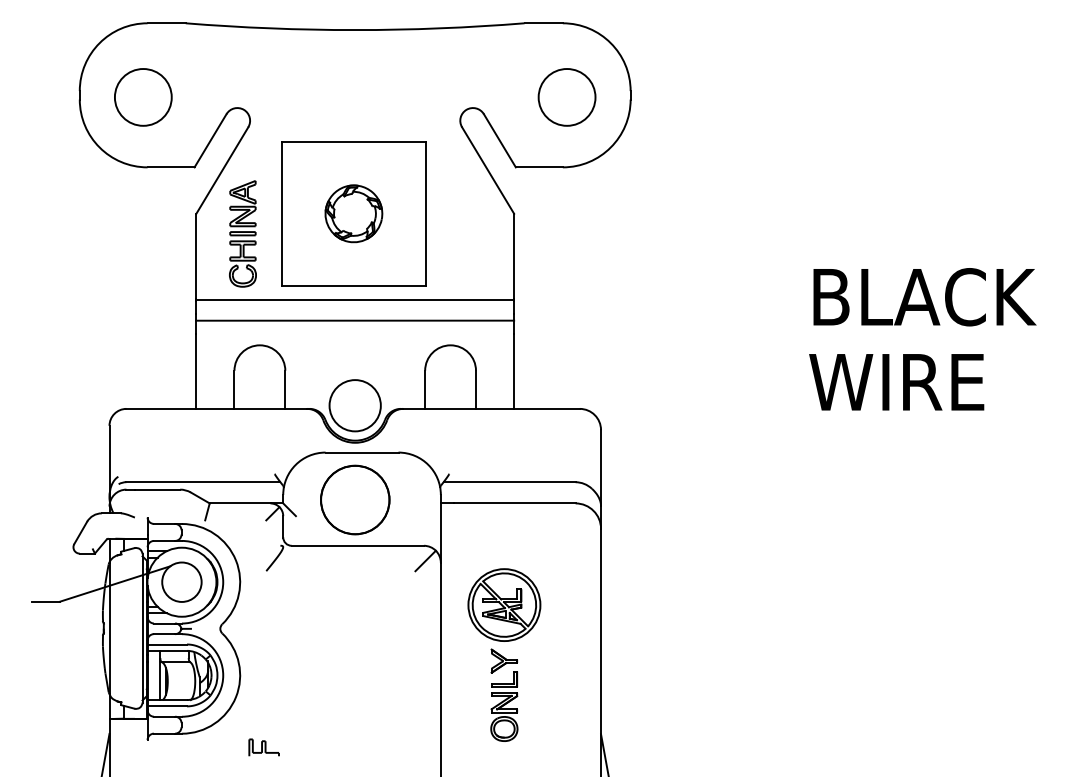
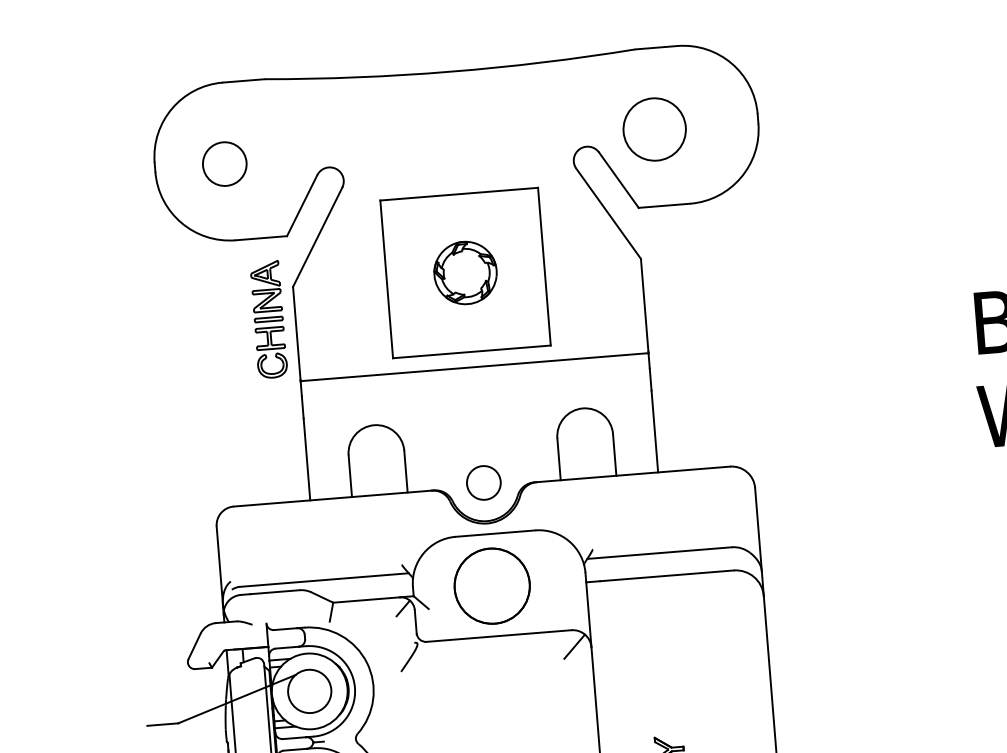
circle: (142, 97) -> (223, 164), size x0.7
circle: (566, 97) -> (654, 129), moved
part: (242, 233) -> (268, 319), moved
line: (355, 320) -> (476, 389), removed
circle: (354, 405) -> (483, 482), size x0.6
part: (504, 604) -> (664, 687), removed

